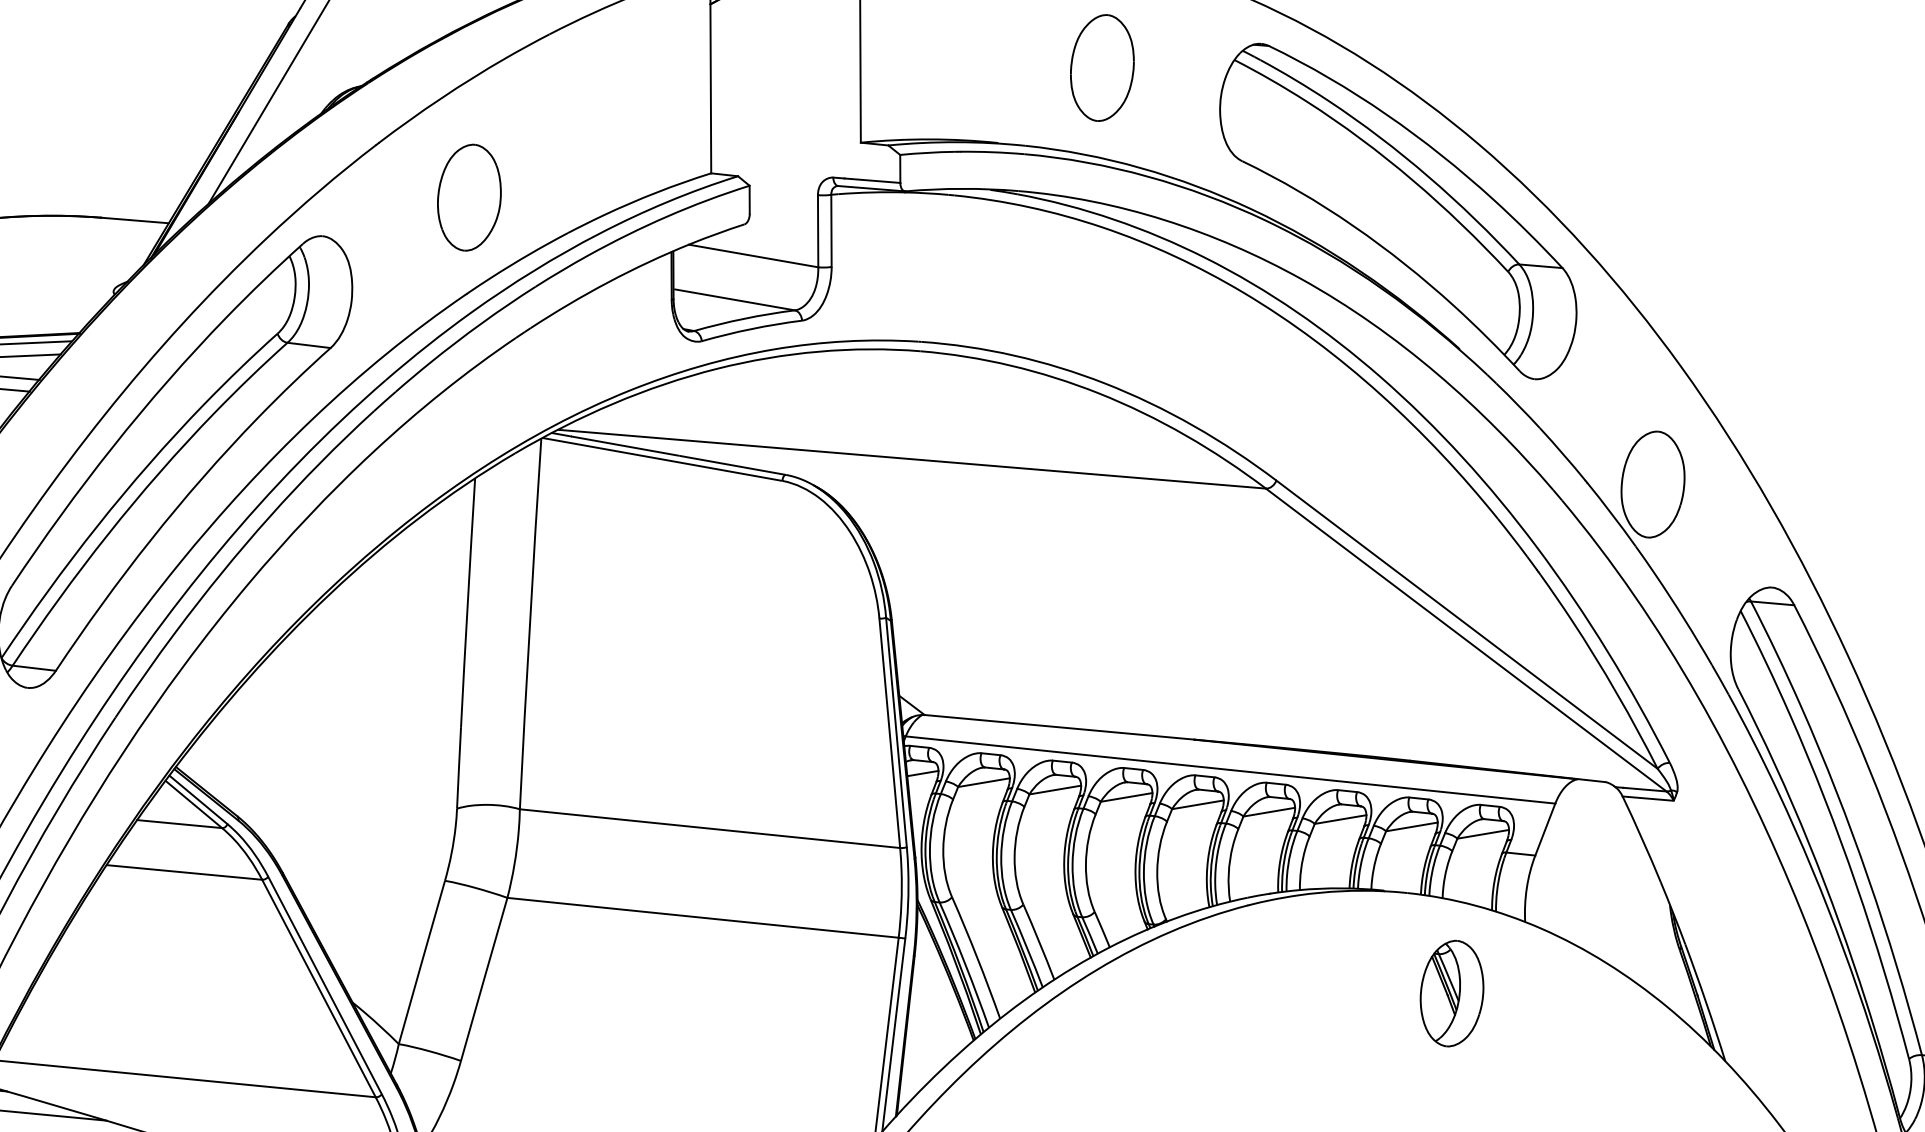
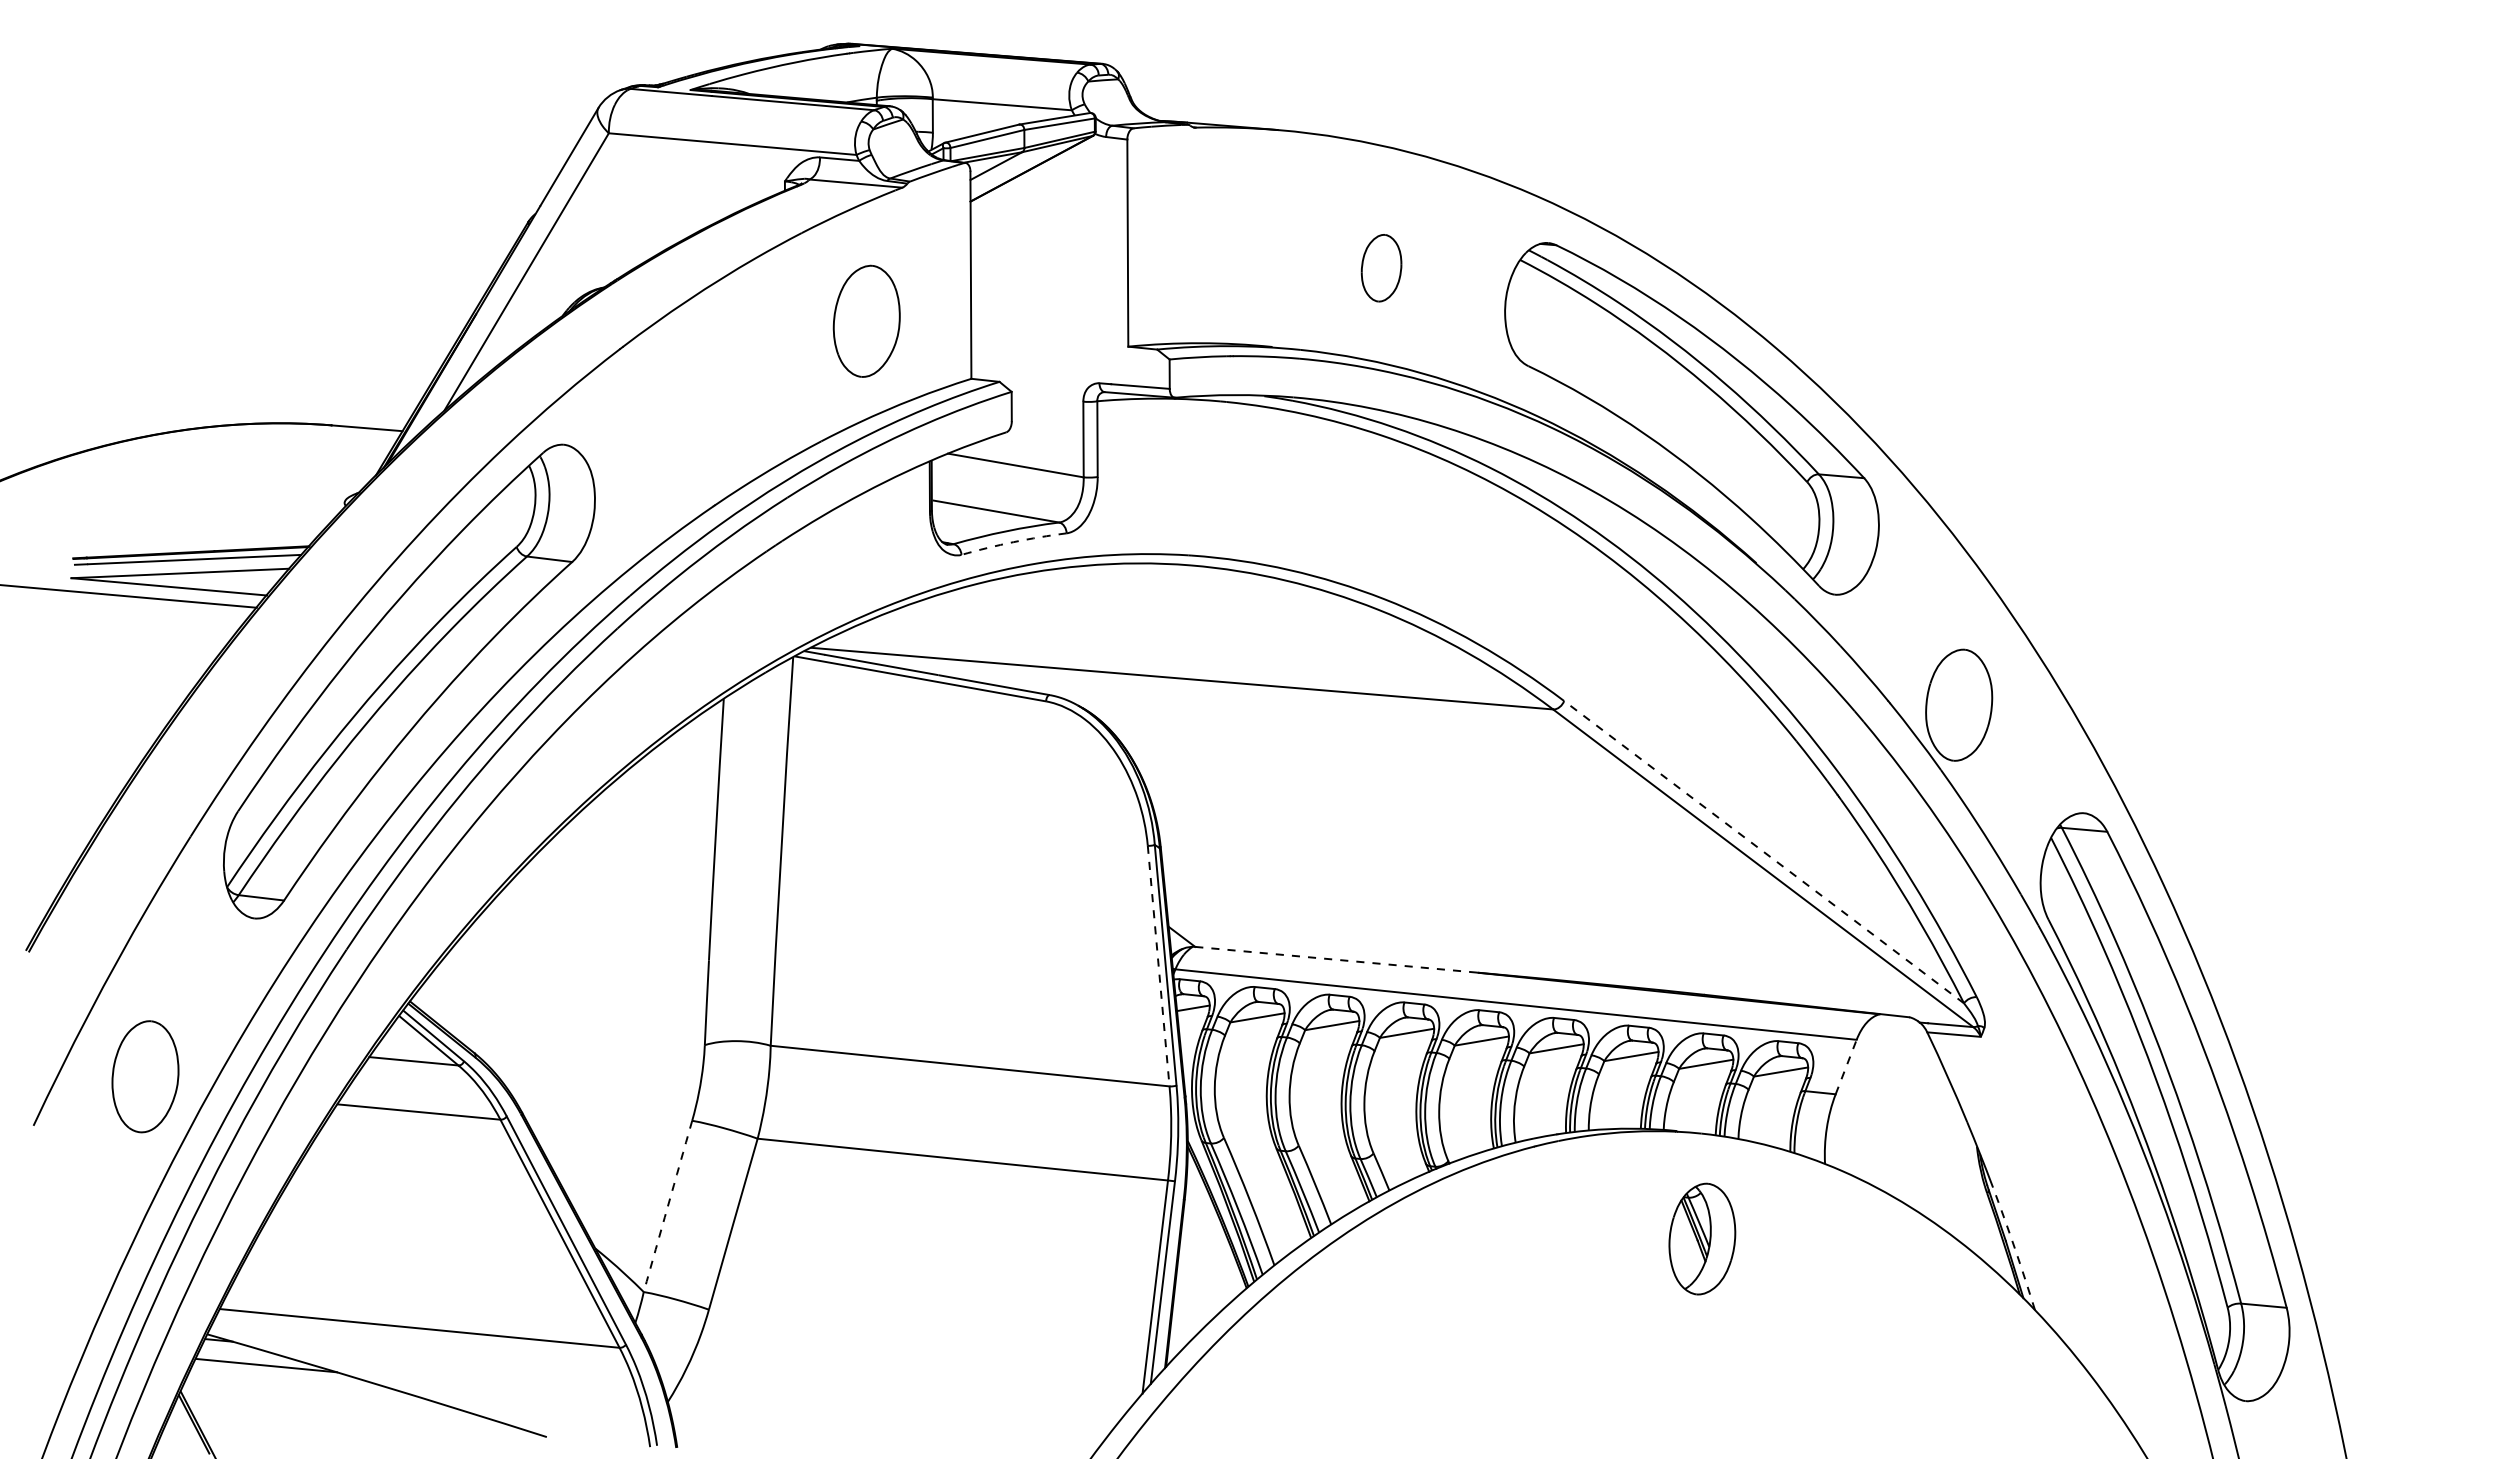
part: (1102, 67) -> (1381, 267), size x0.6
part: (469, 196) -> (866, 320), moved
arc: (751, 329) -> (1013, 542), solid -> dashed
line: (1467, 625) -> (1764, 852), solid -> dashed
line: (1059, 727) -> (1336, 959), solid -> dashed
line: (889, 733) -> (1158, 966), solid -> dashed
line: (1545, 829) -> (1846, 1066), solid -> dashed
arc: (421, 962) -> (667, 1206), solid -> dashed
part: (1452, 993) -> (1702, 1238), moved
arc: (1705, 1002) -> (2014, 1248), solid -> dashed

